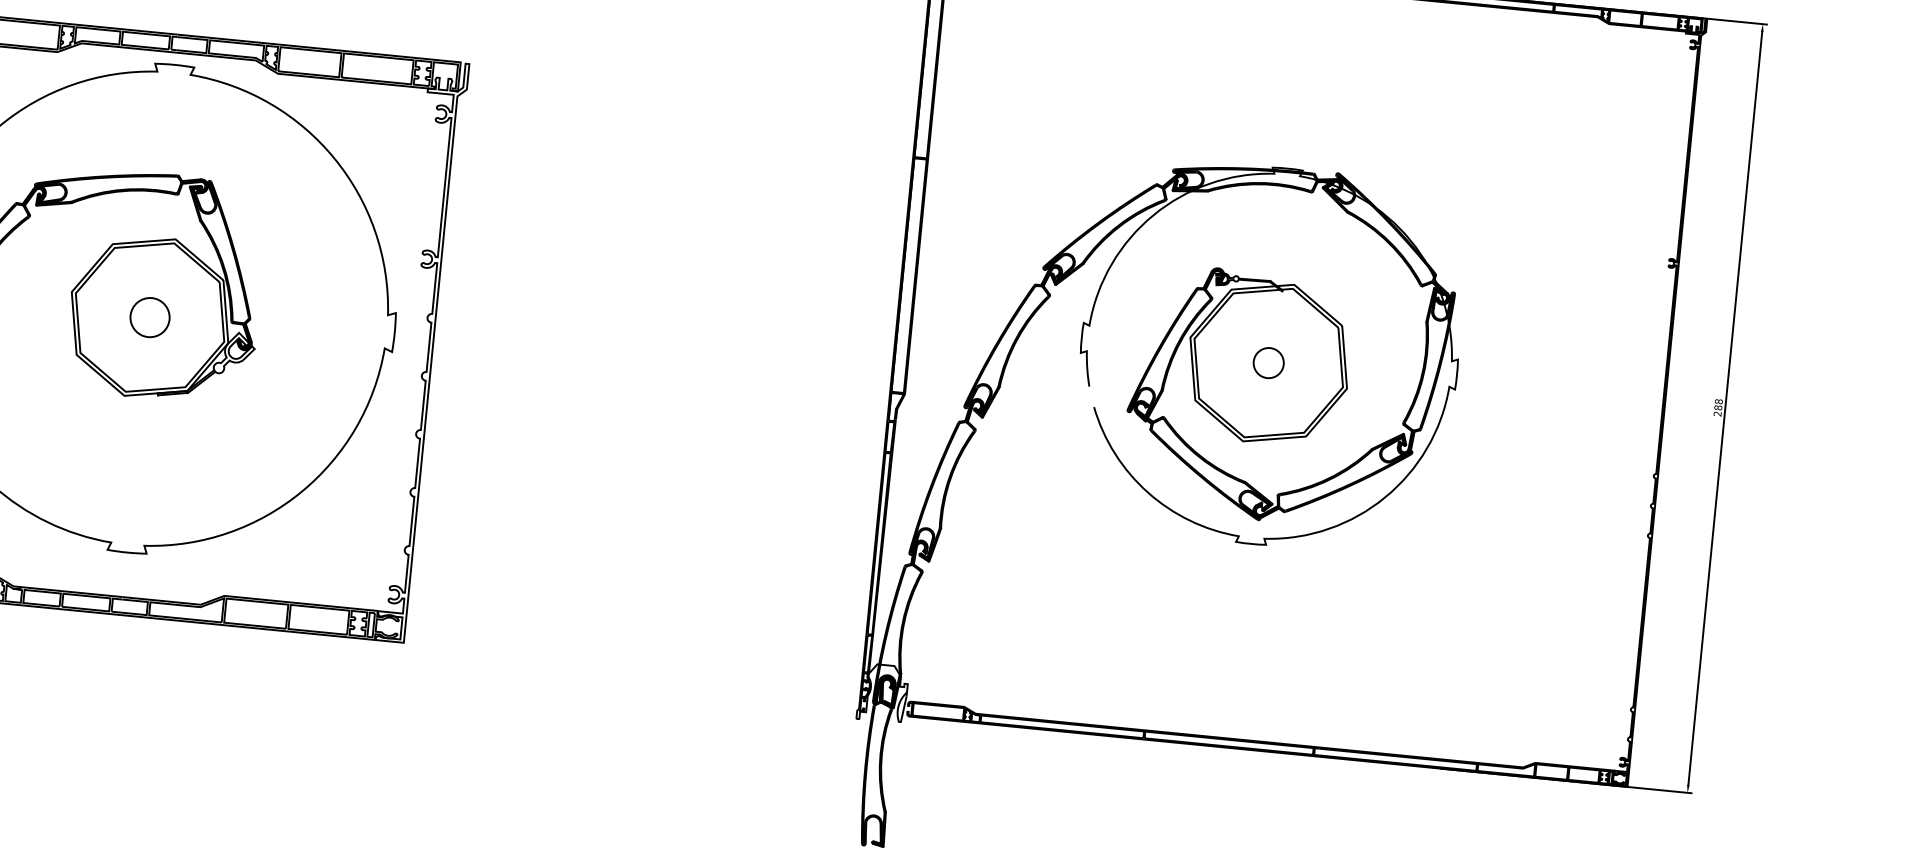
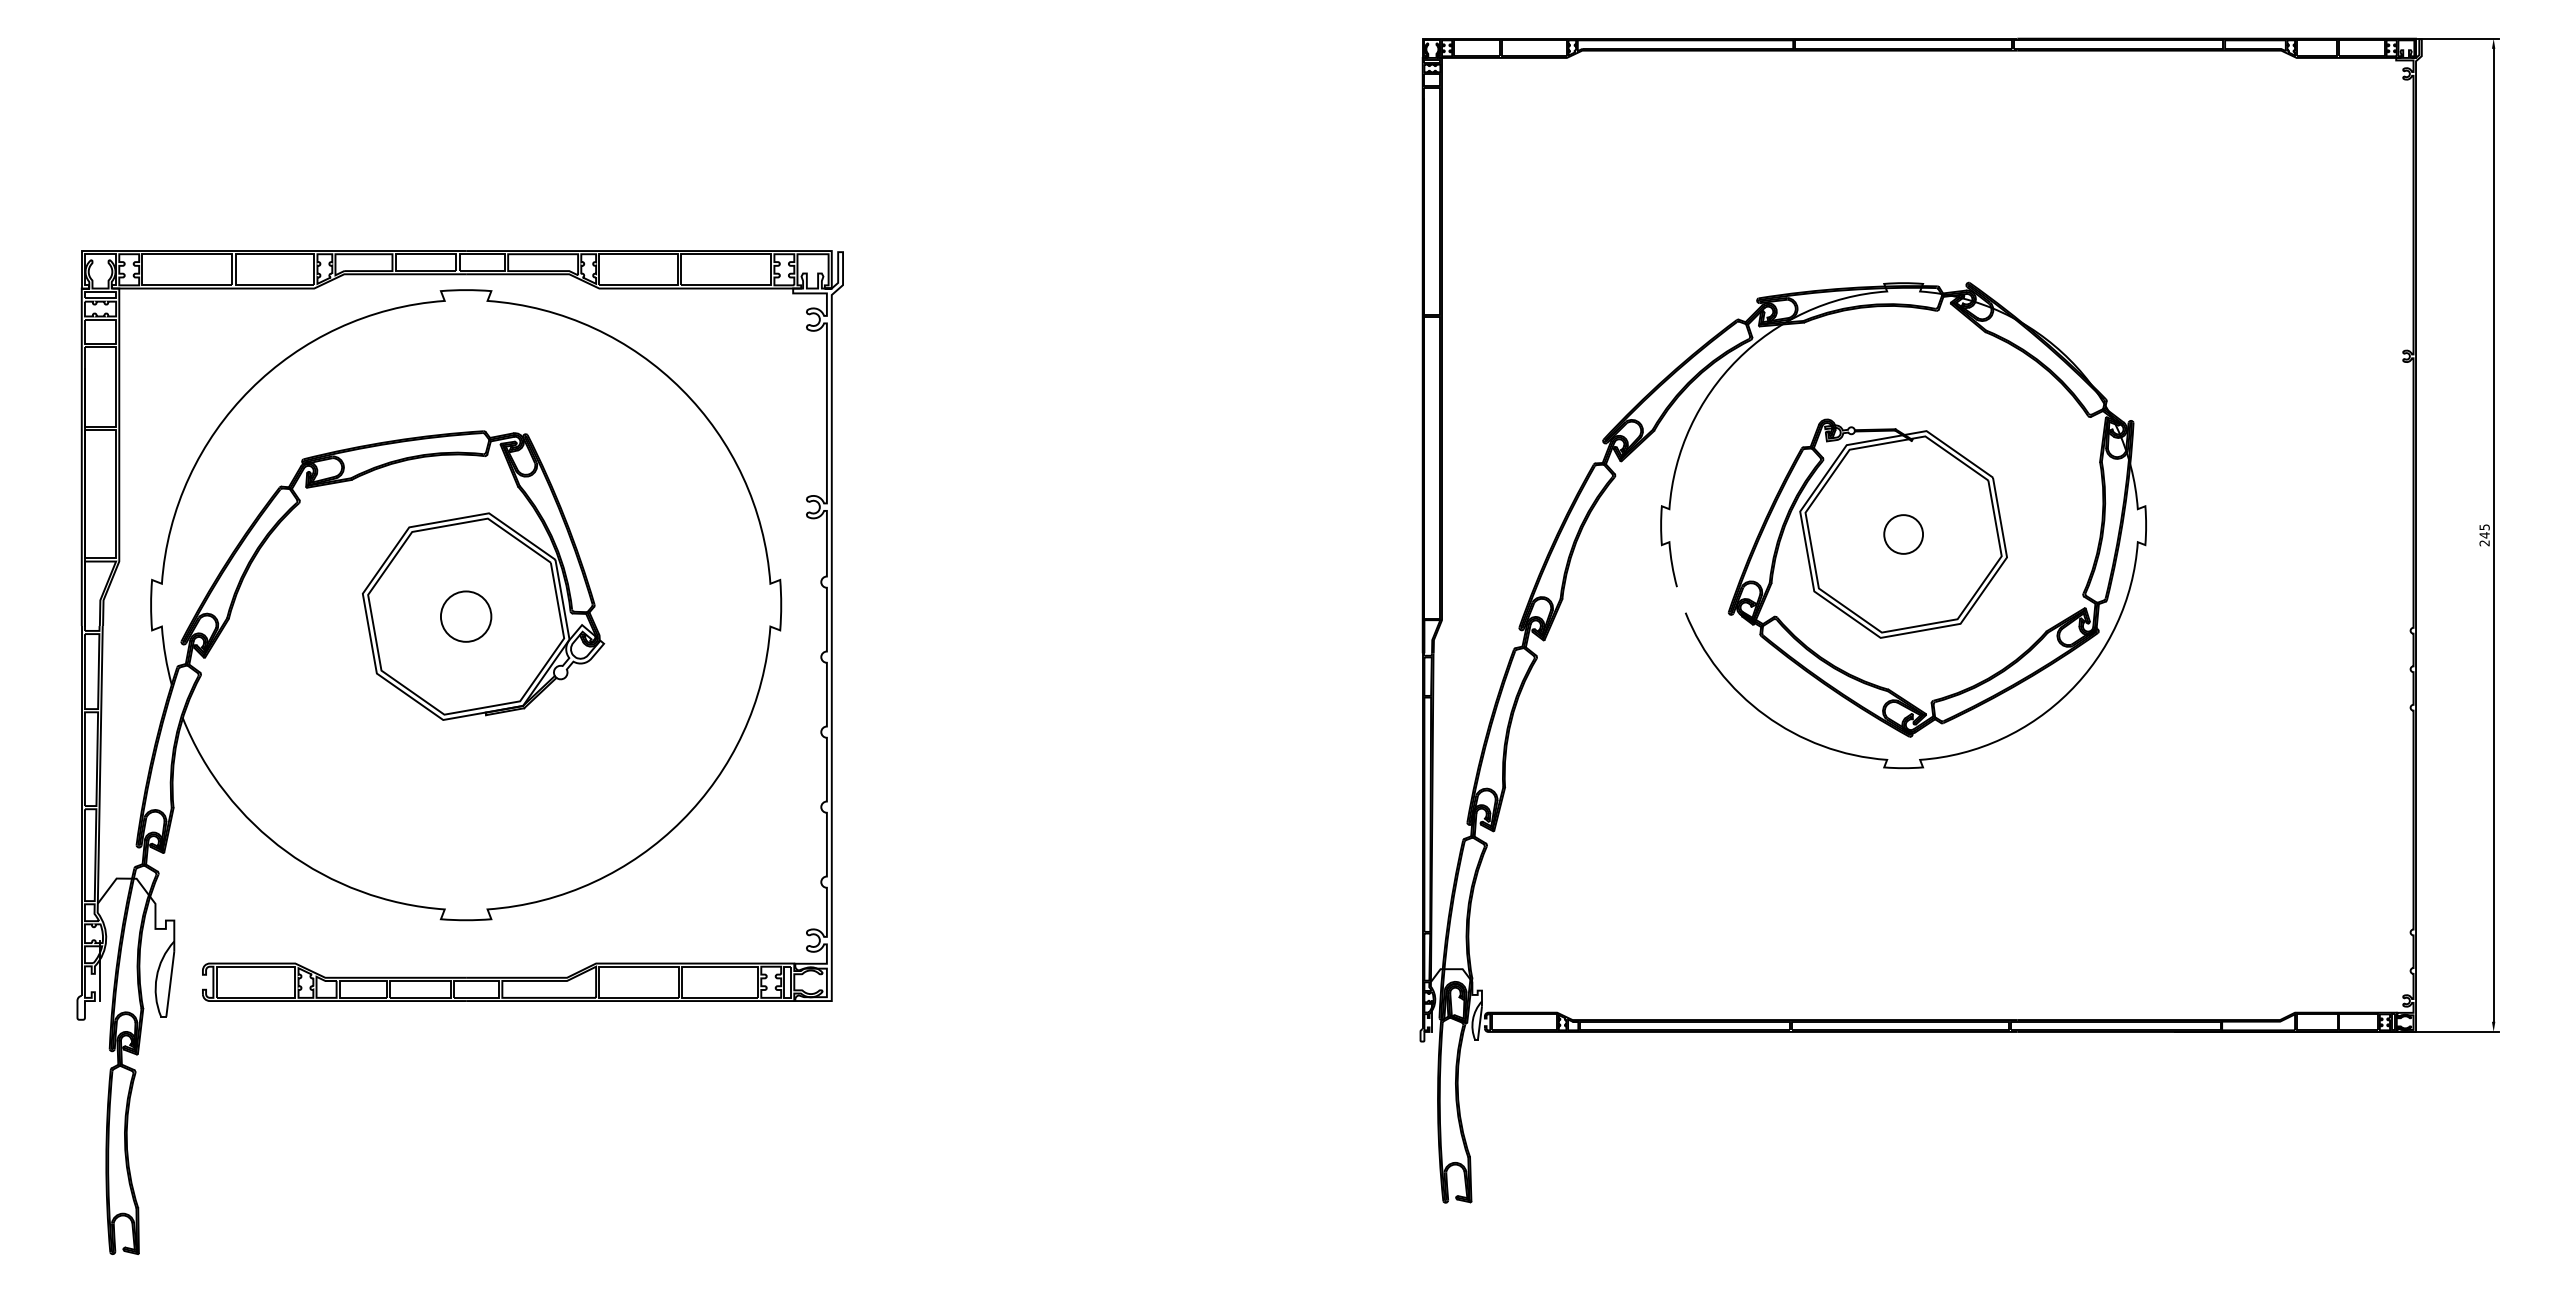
text: (1718, 404) -> (2484, 531), 288 -> 245

